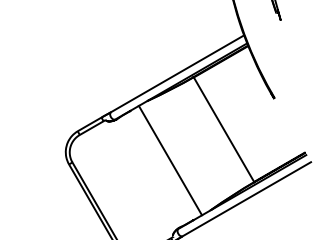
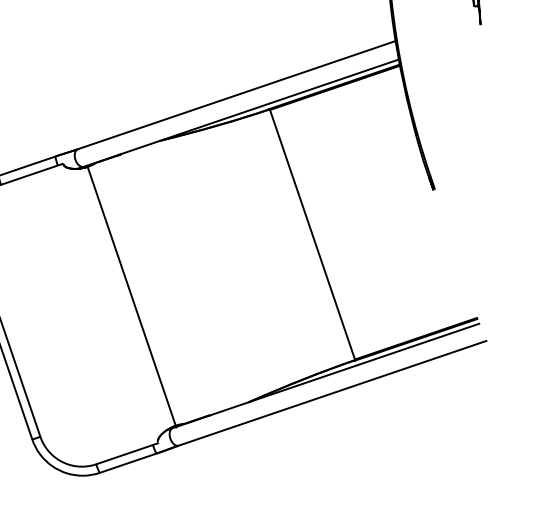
line: (170, 160) -> (132, 296), moved

